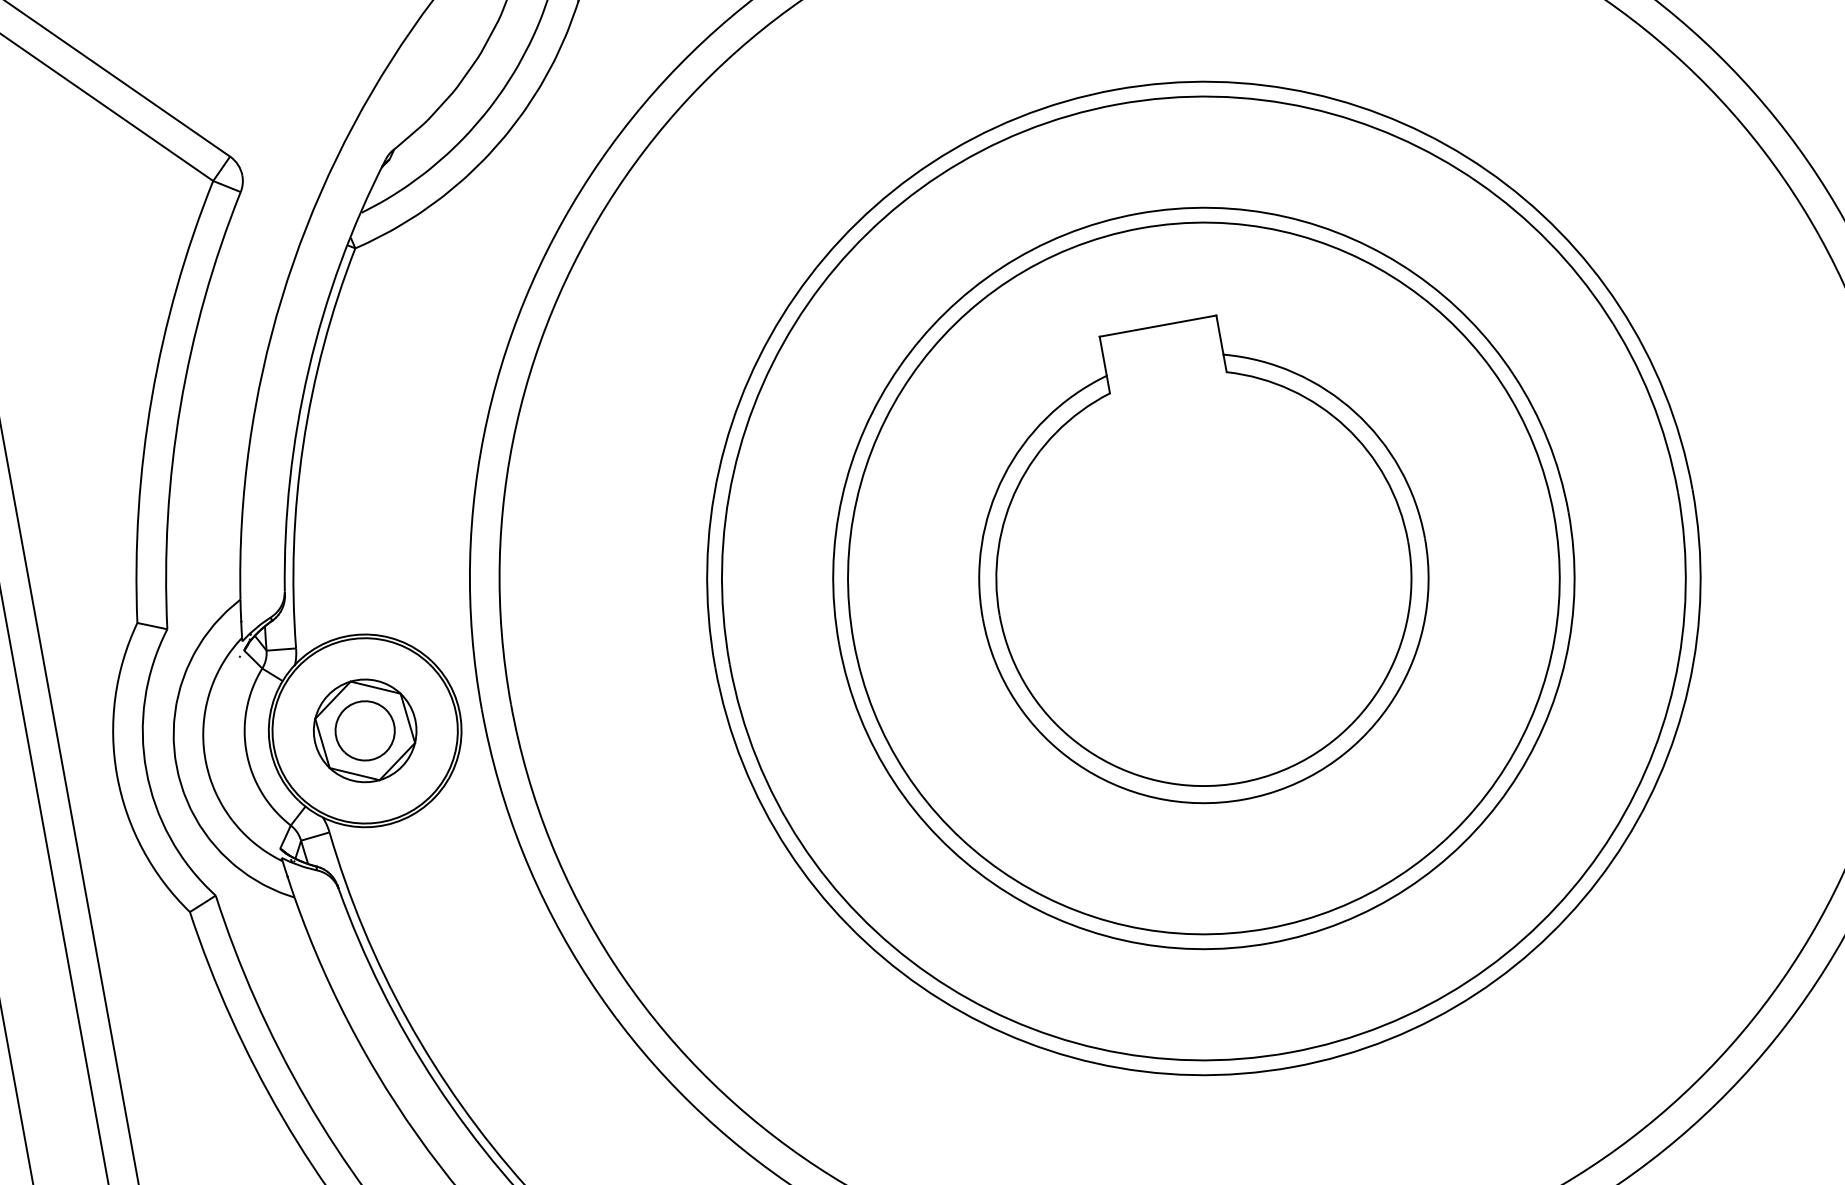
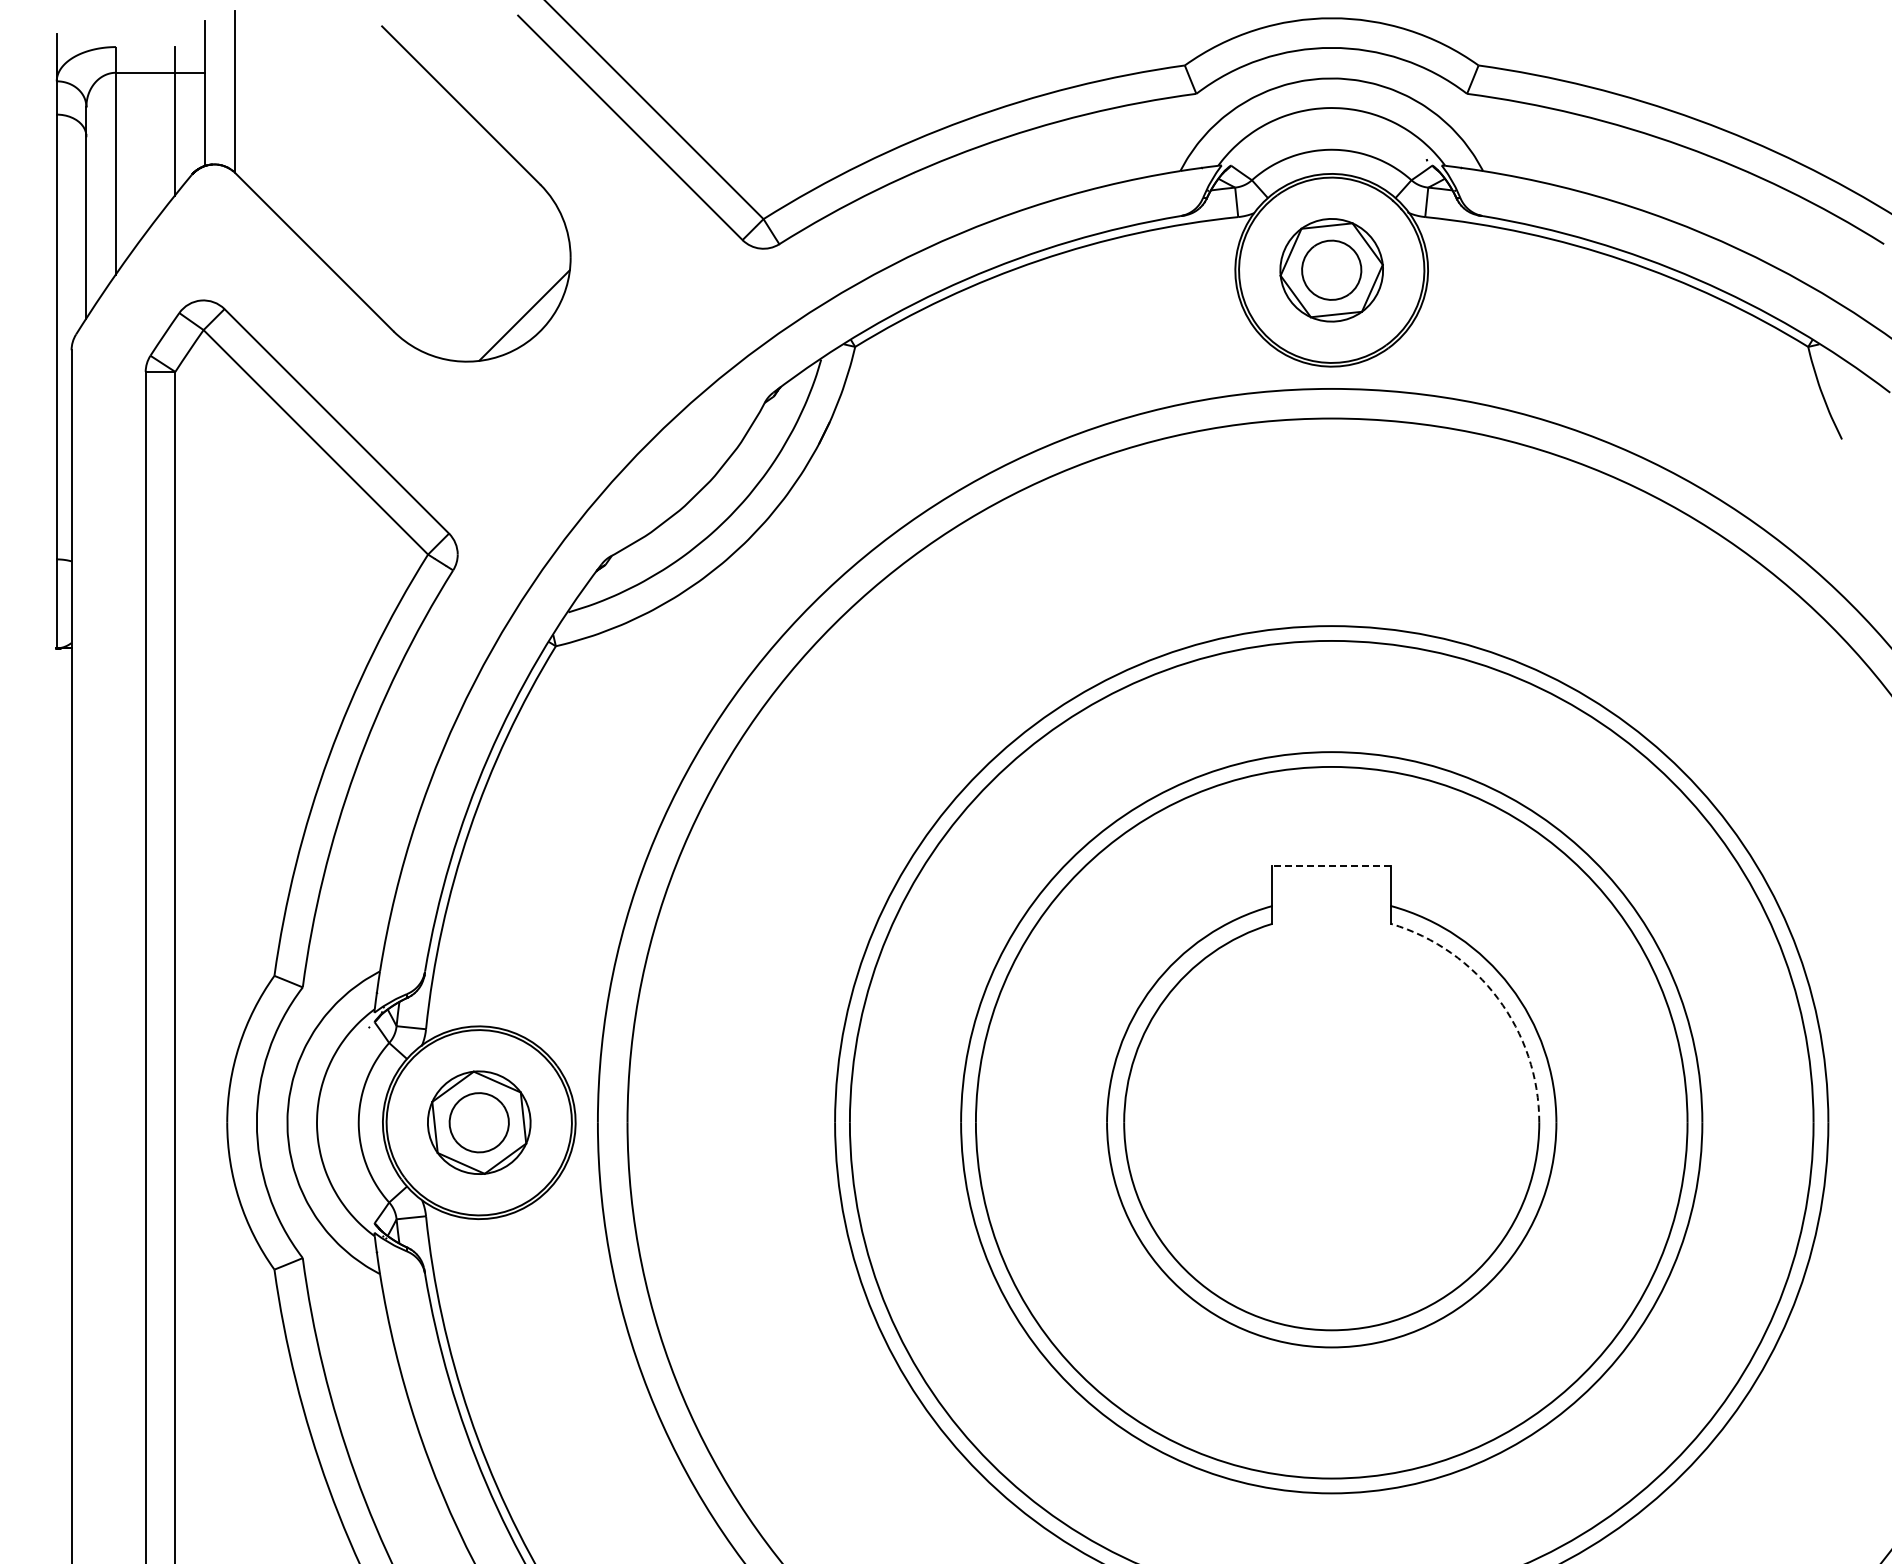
line: (1157, 326) -> (1331, 866), solid -> dashed
arc: (1345, 426) -> (1498, 998), solid -> dashed

